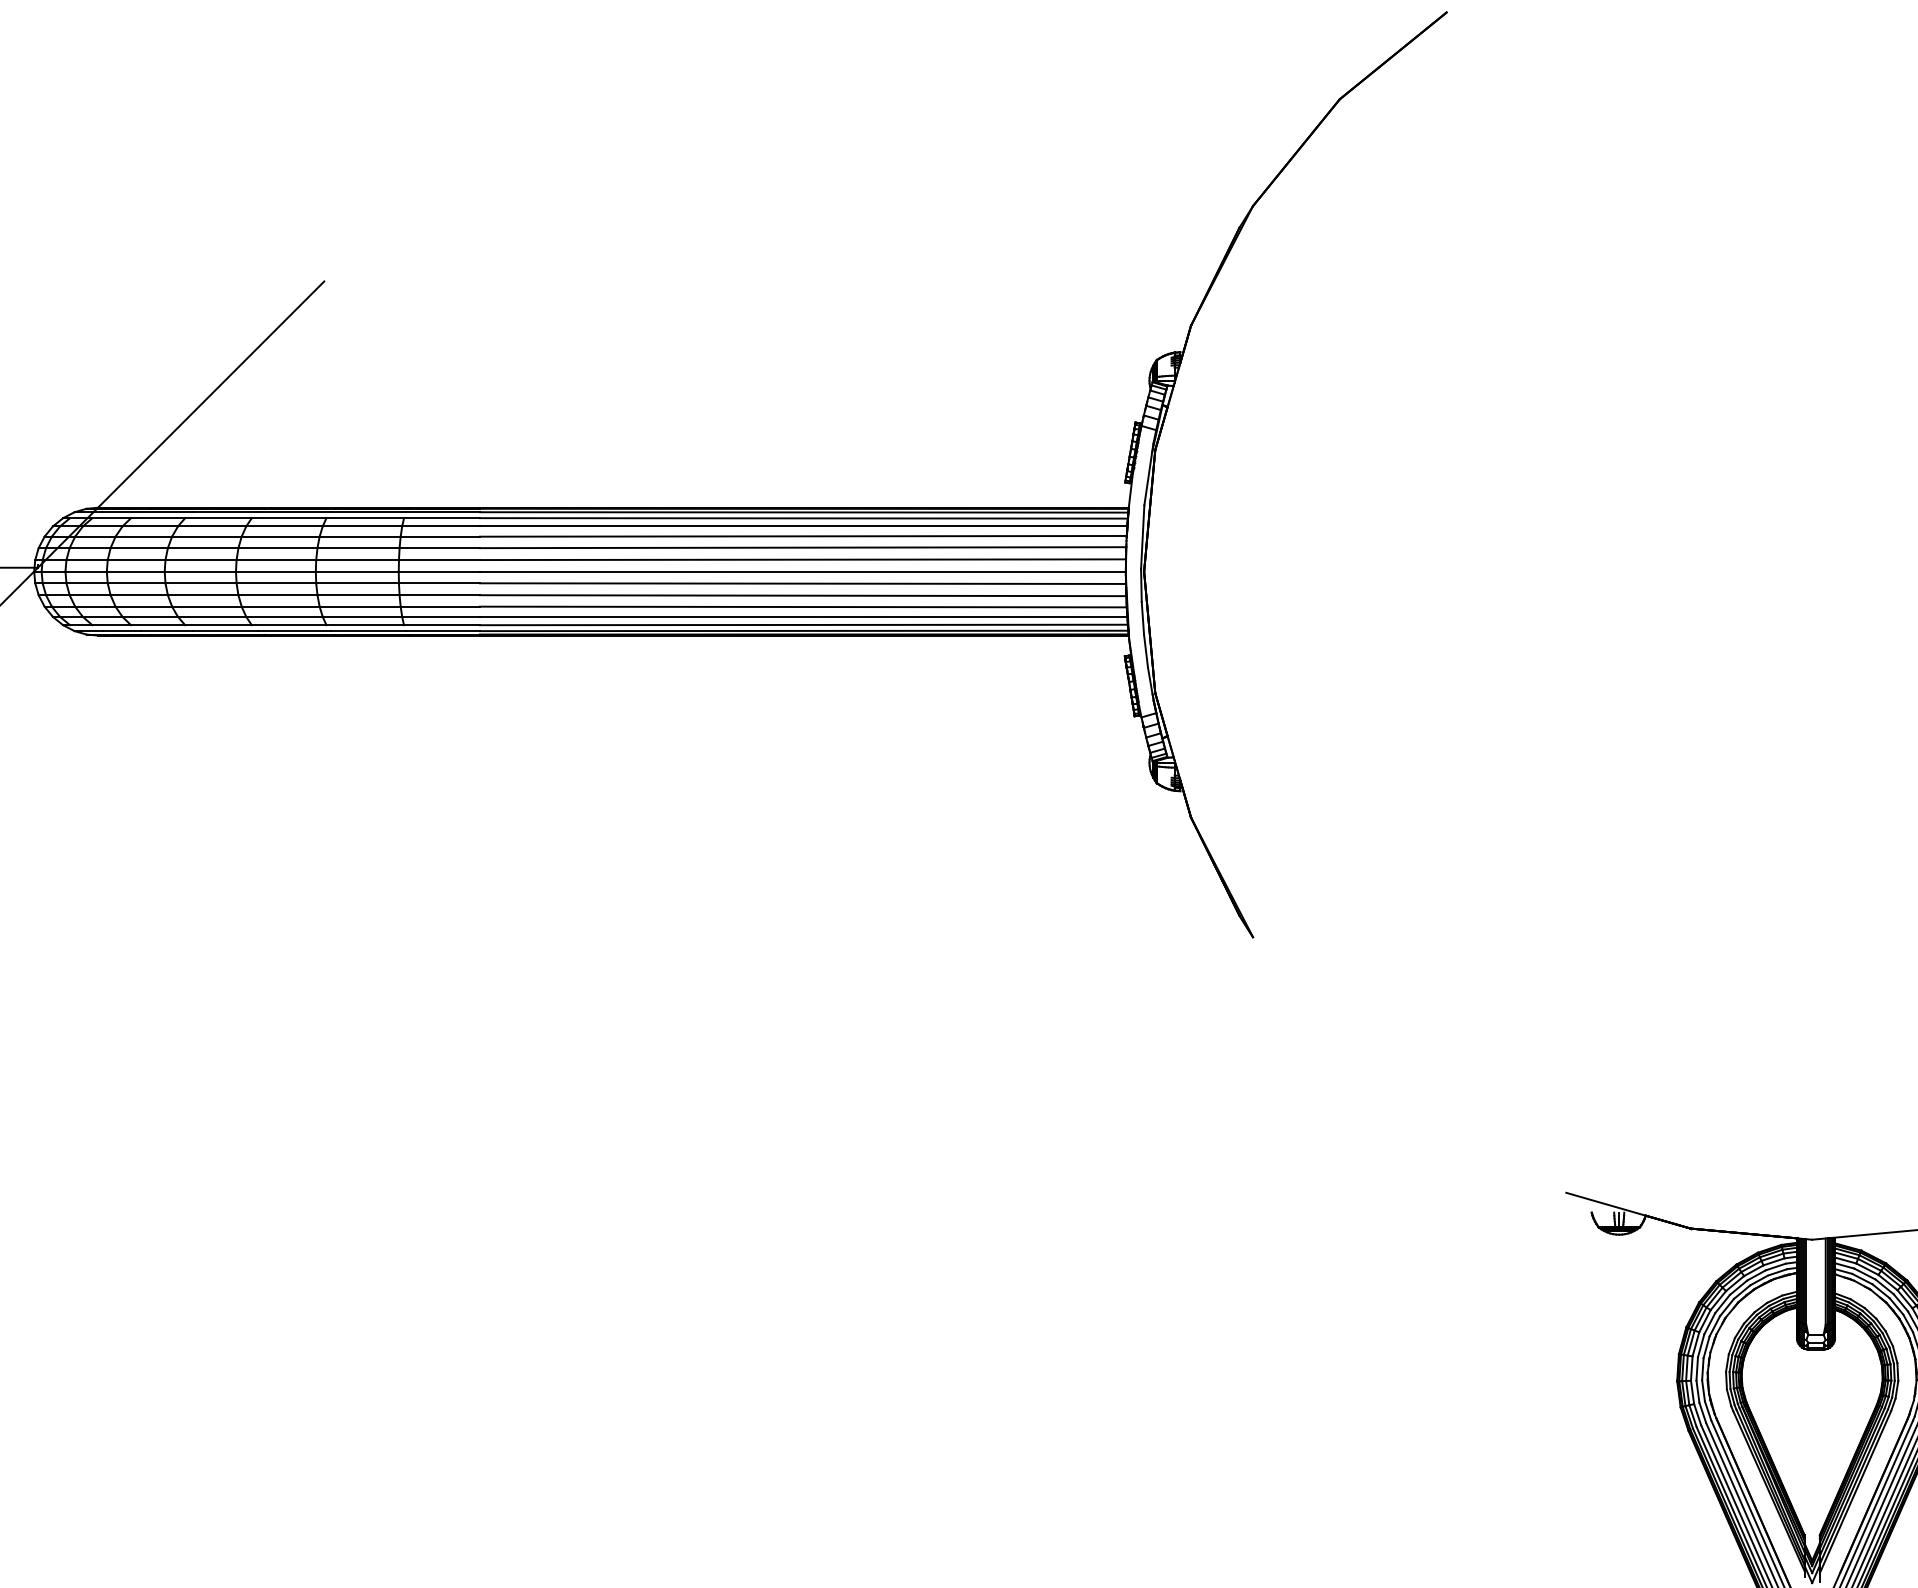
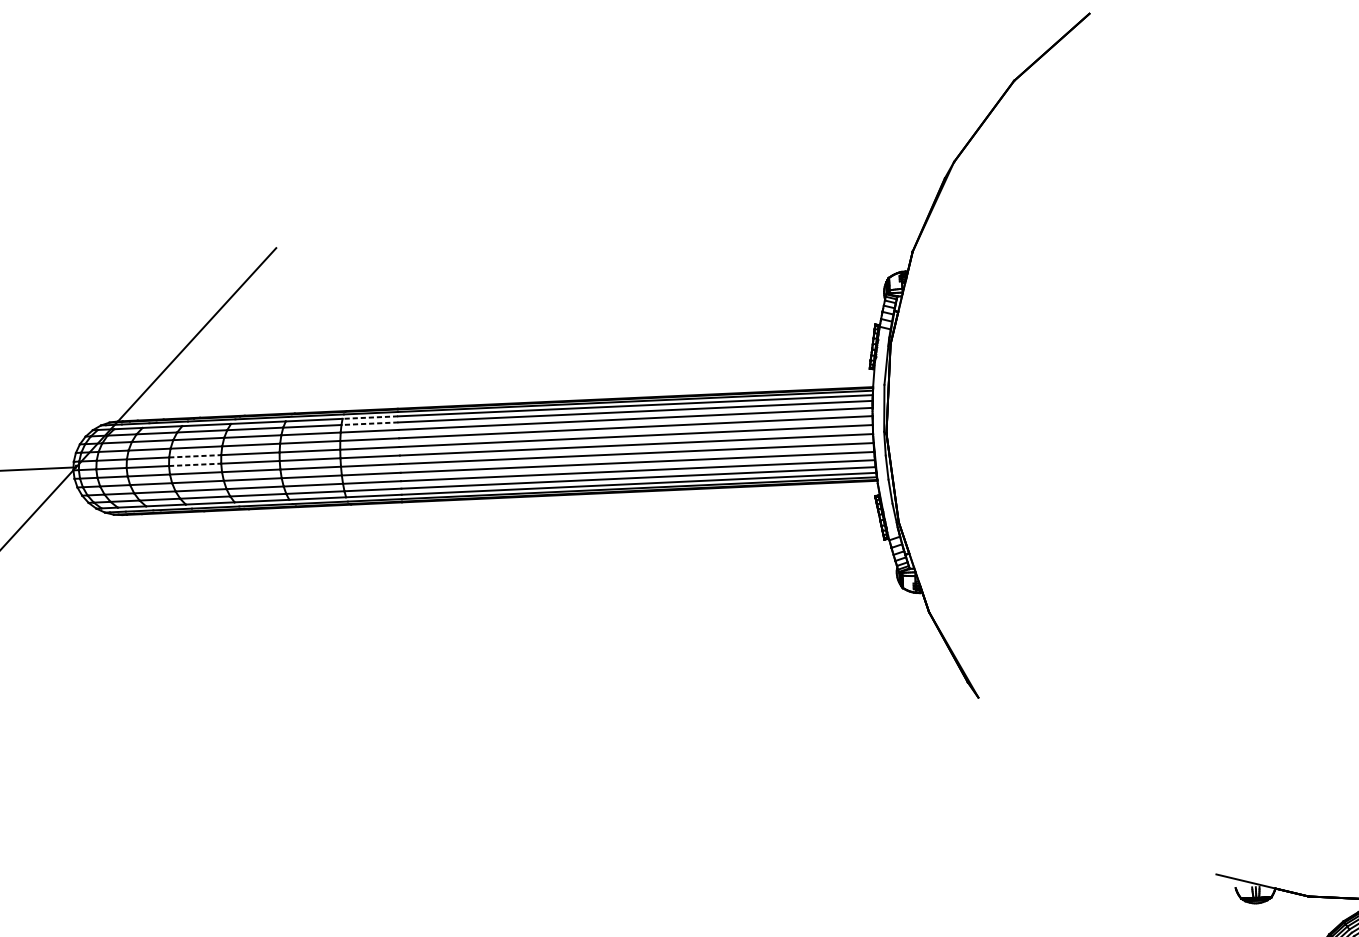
line: (441, 518) -> (370, 417), solid -> dashed
line: (441, 526) -> (370, 423), solid -> dashed
line: (201, 560) -> (195, 456), solid -> dashed
line: (200, 571) -> (195, 464), solid -> dashed

